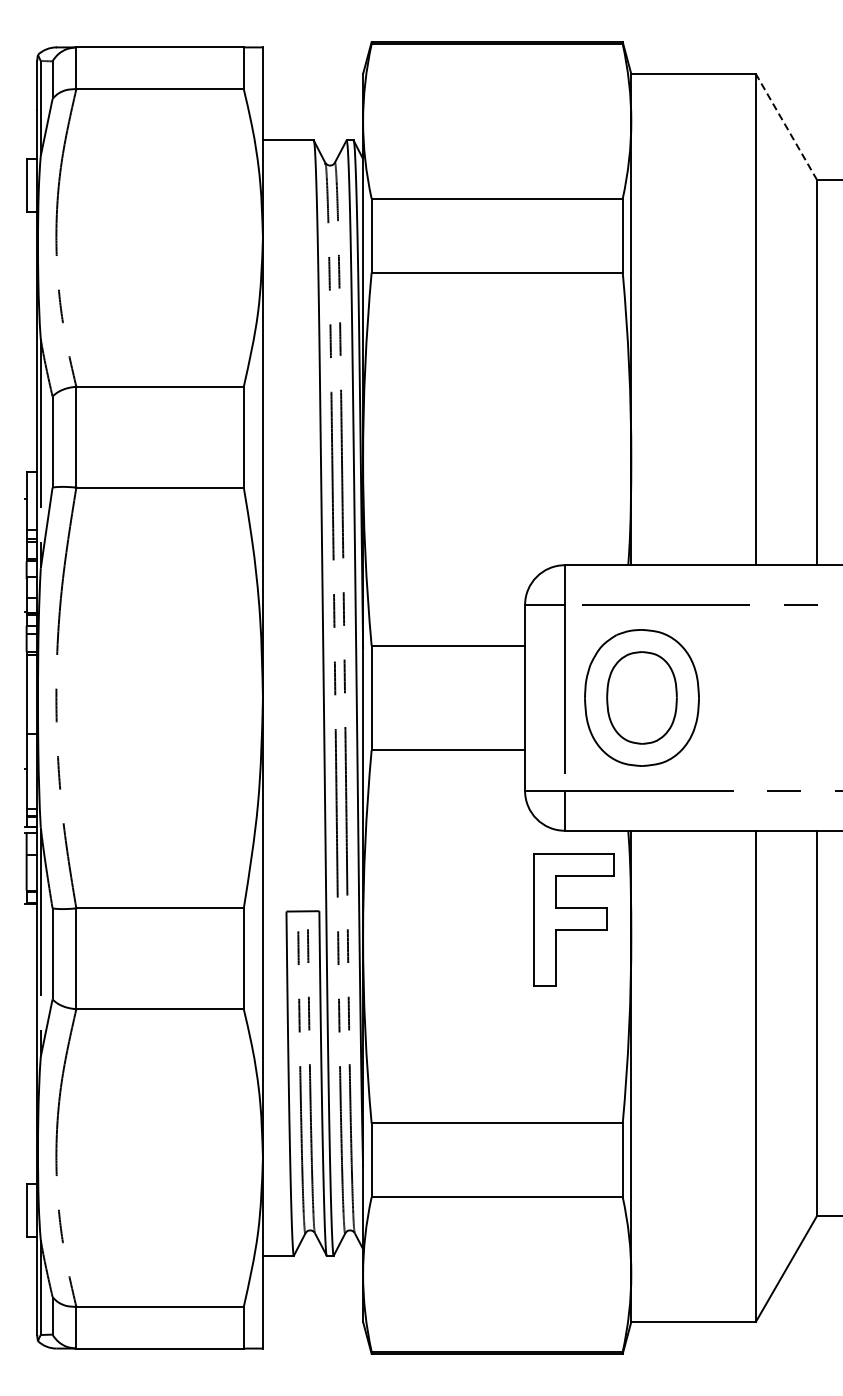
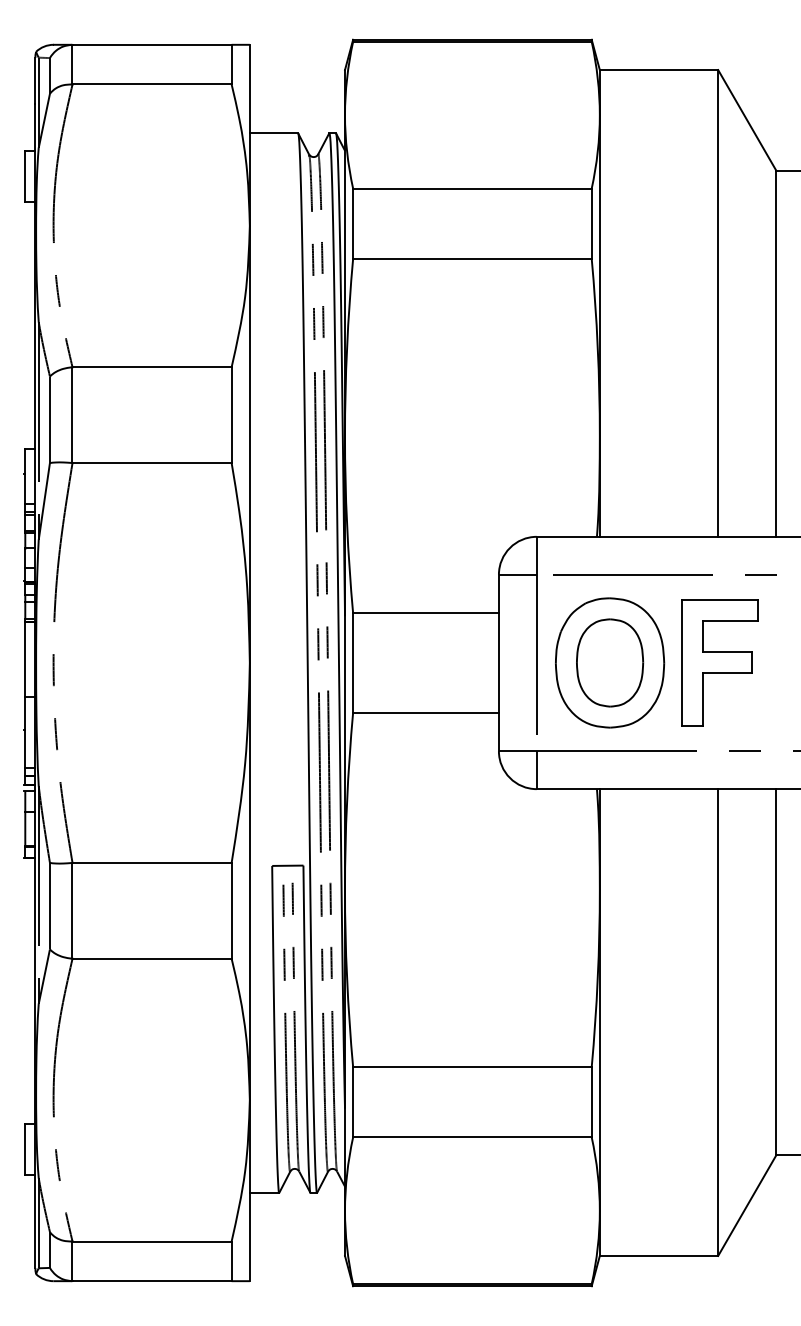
line: (786, 127) -> (747, 120), dashed -> solid
part: (573, 919) -> (719, 662), moved

